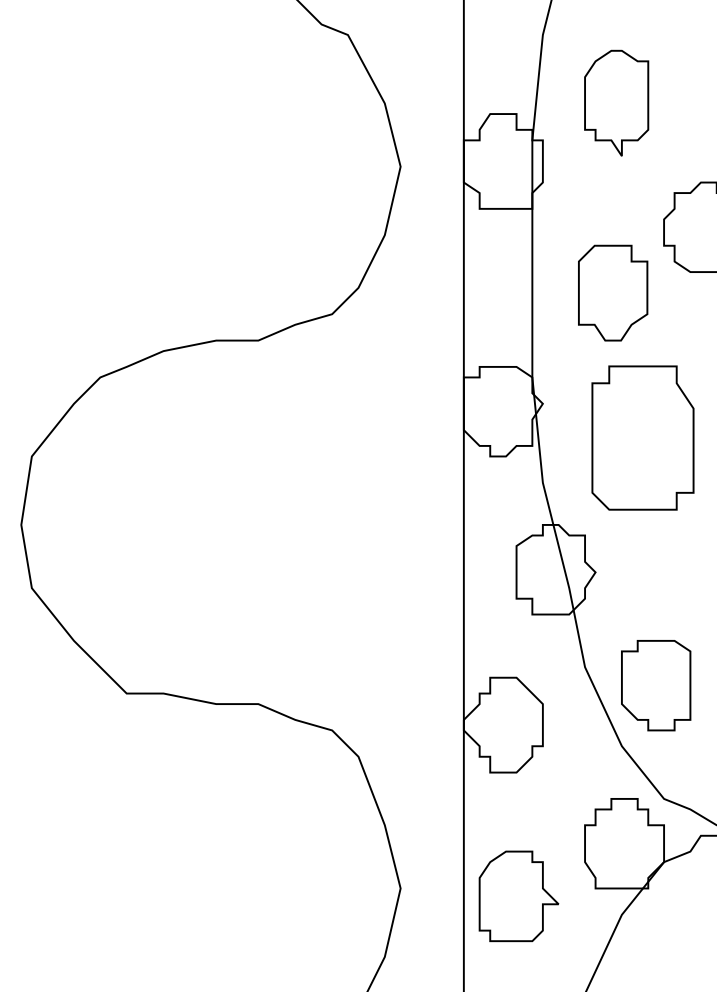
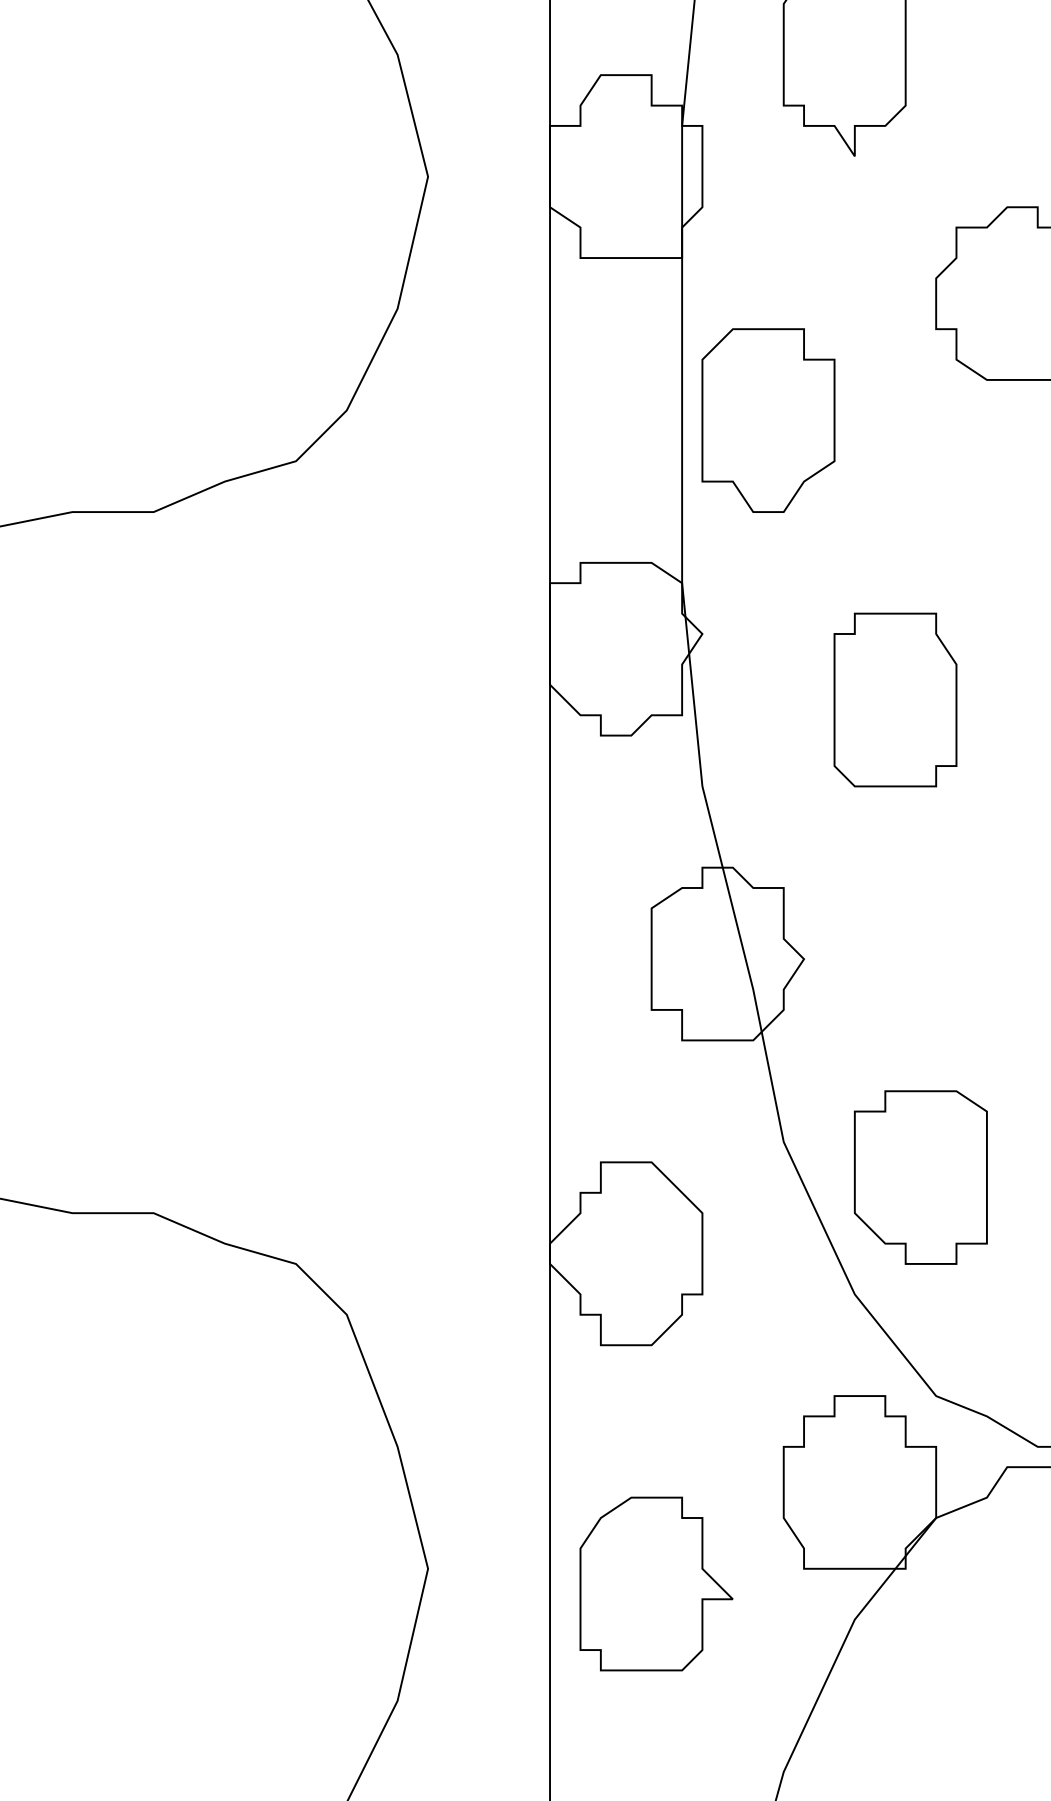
part: (613, 292) -> (769, 419), moved
part: (642, 437) -> (894, 698), size x0.62

